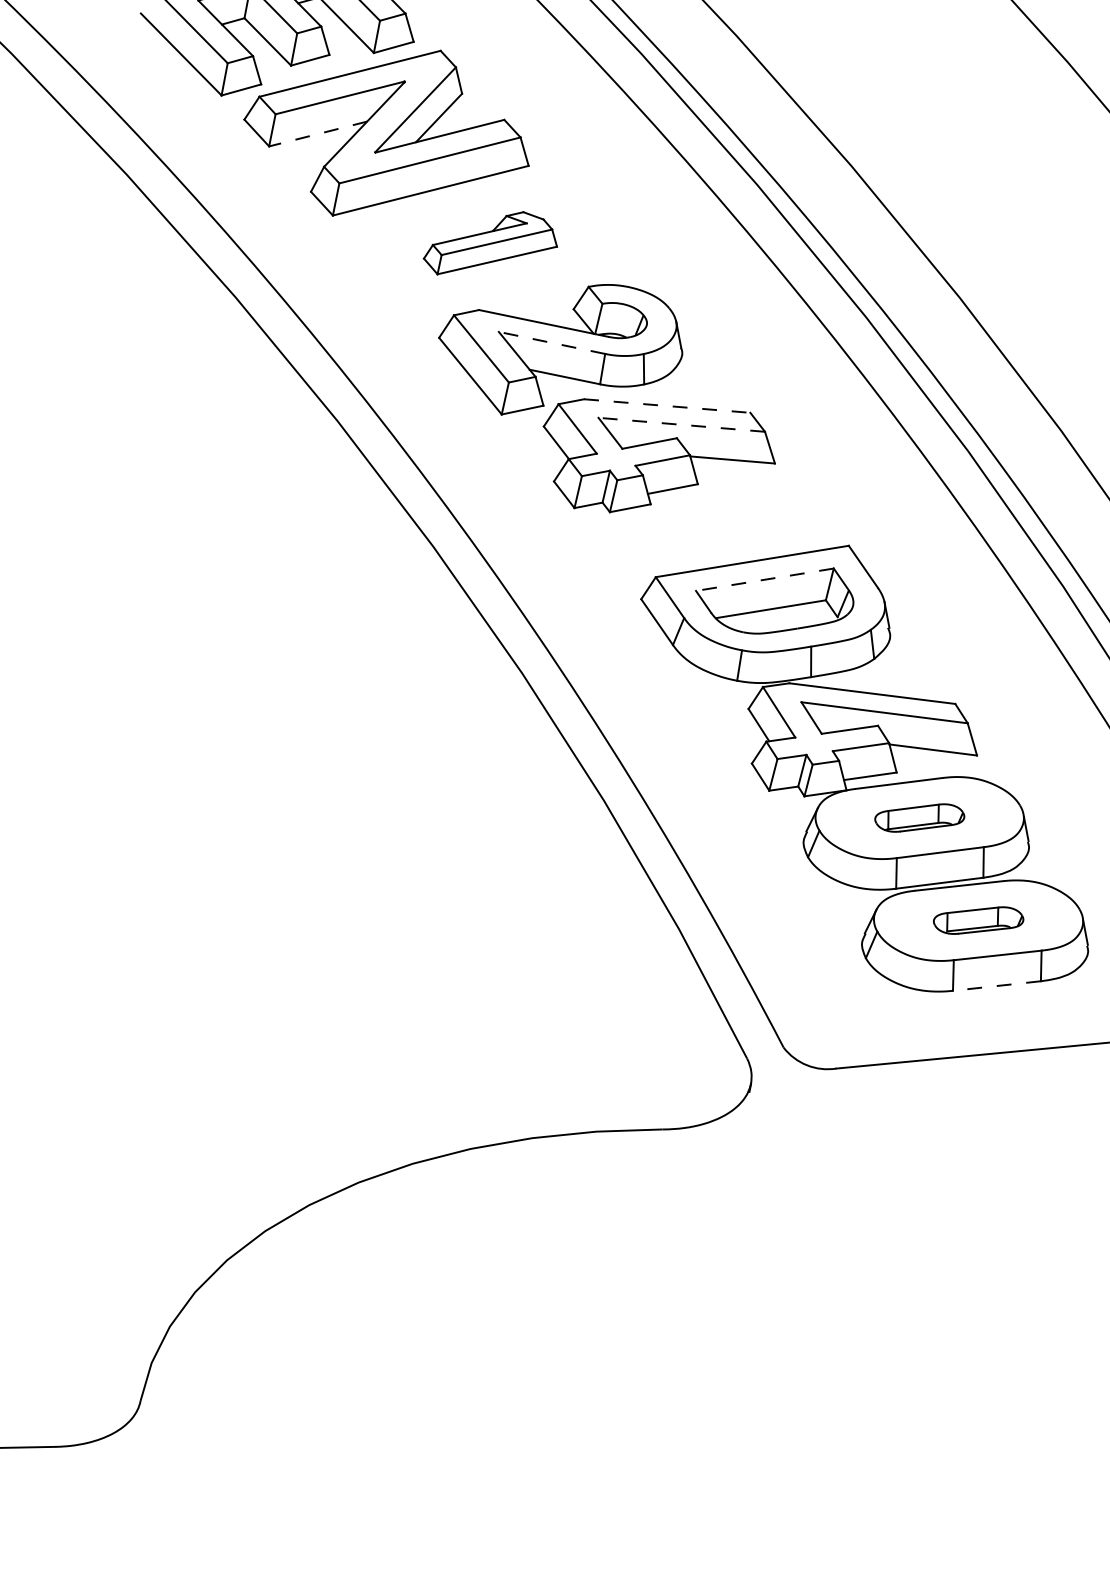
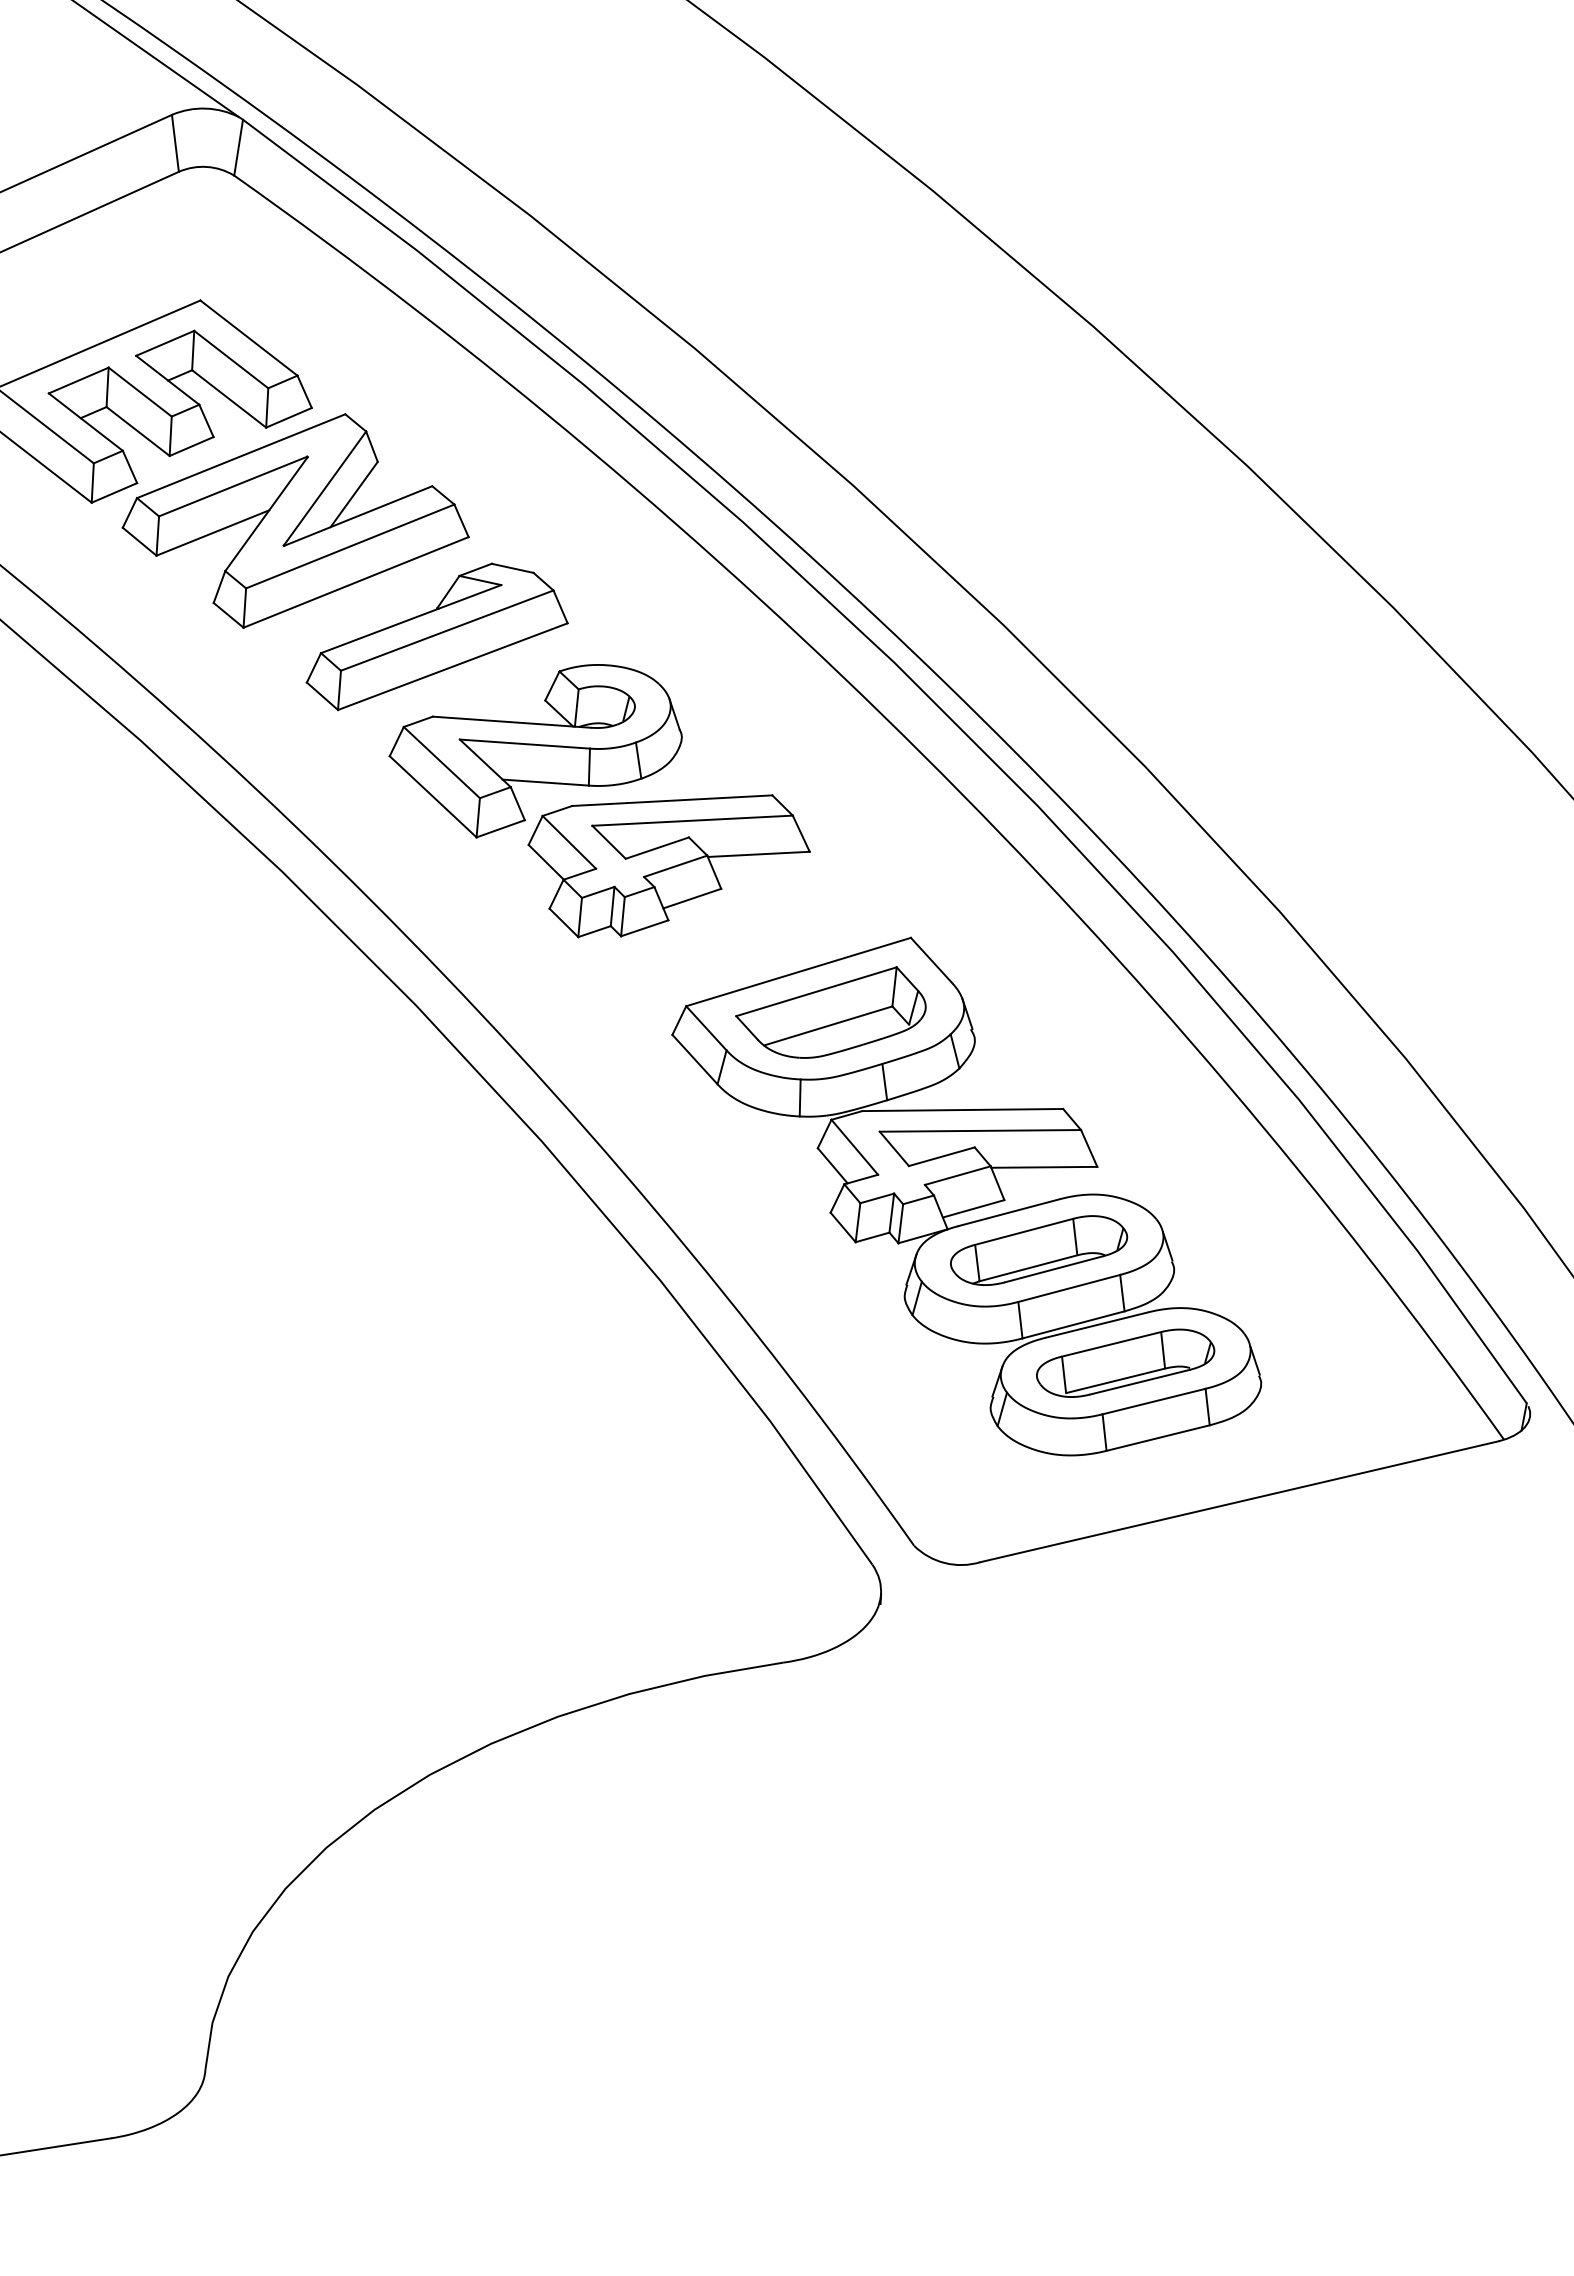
line: (317, 134) -> (212, 533), dashed -> solid
part: (491, 244) -> (436, 636), size x1.67
line: (551, 343) -> (524, 744), dashed -> solid
line: (667, 405) -> (672, 800), dashed -> solid
line: (681, 424) -> (692, 820), dashed -> solid
line: (764, 579) -> (816, 991), dashed -> solid
part: (920, 818) -> (1039, 1250), size x1.67
part: (978, 920) -> (1125, 1362), size x1.67
line: (996, 986) -> (1157, 1438), dashed -> solid

